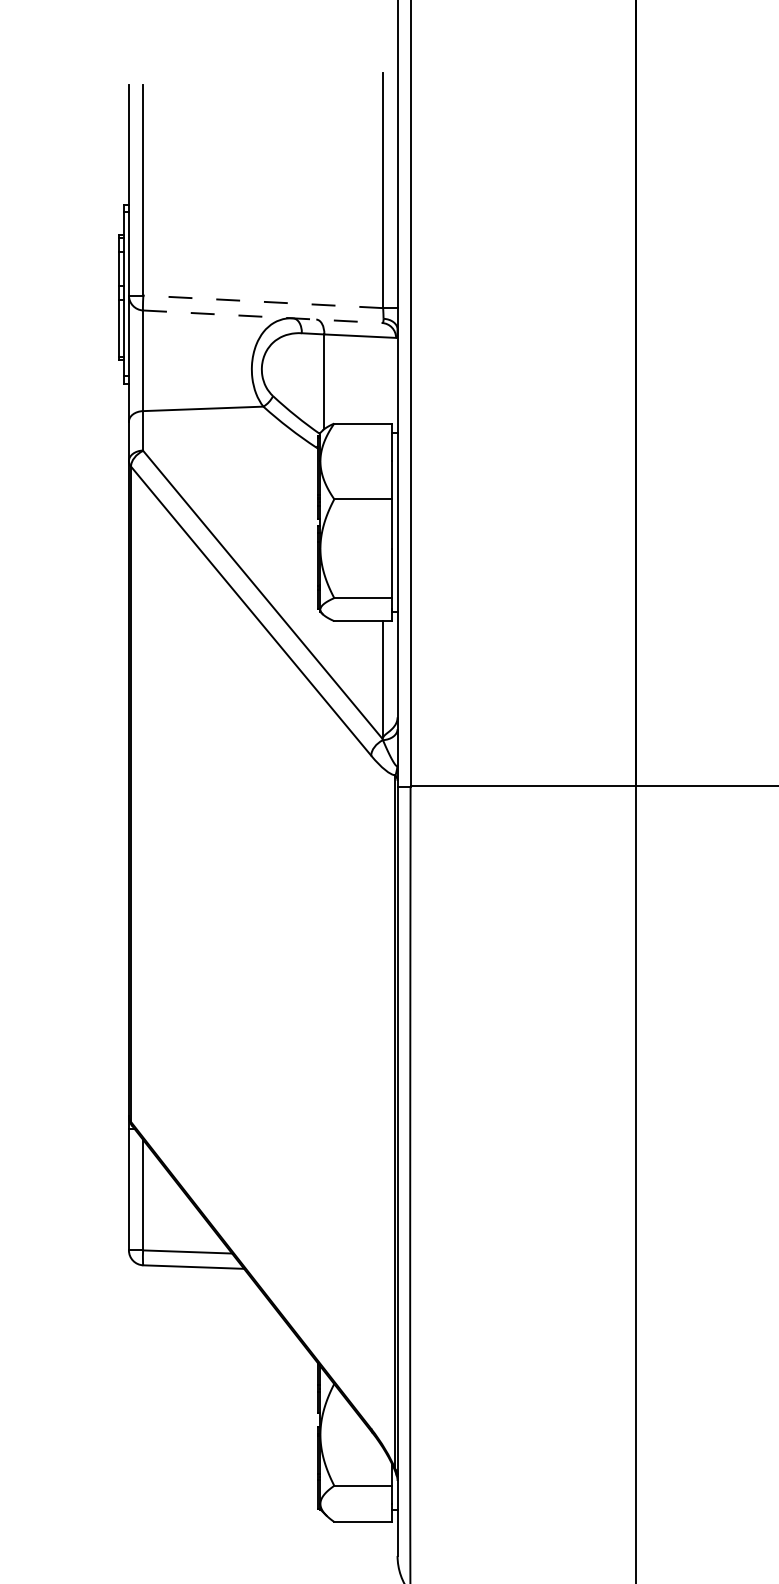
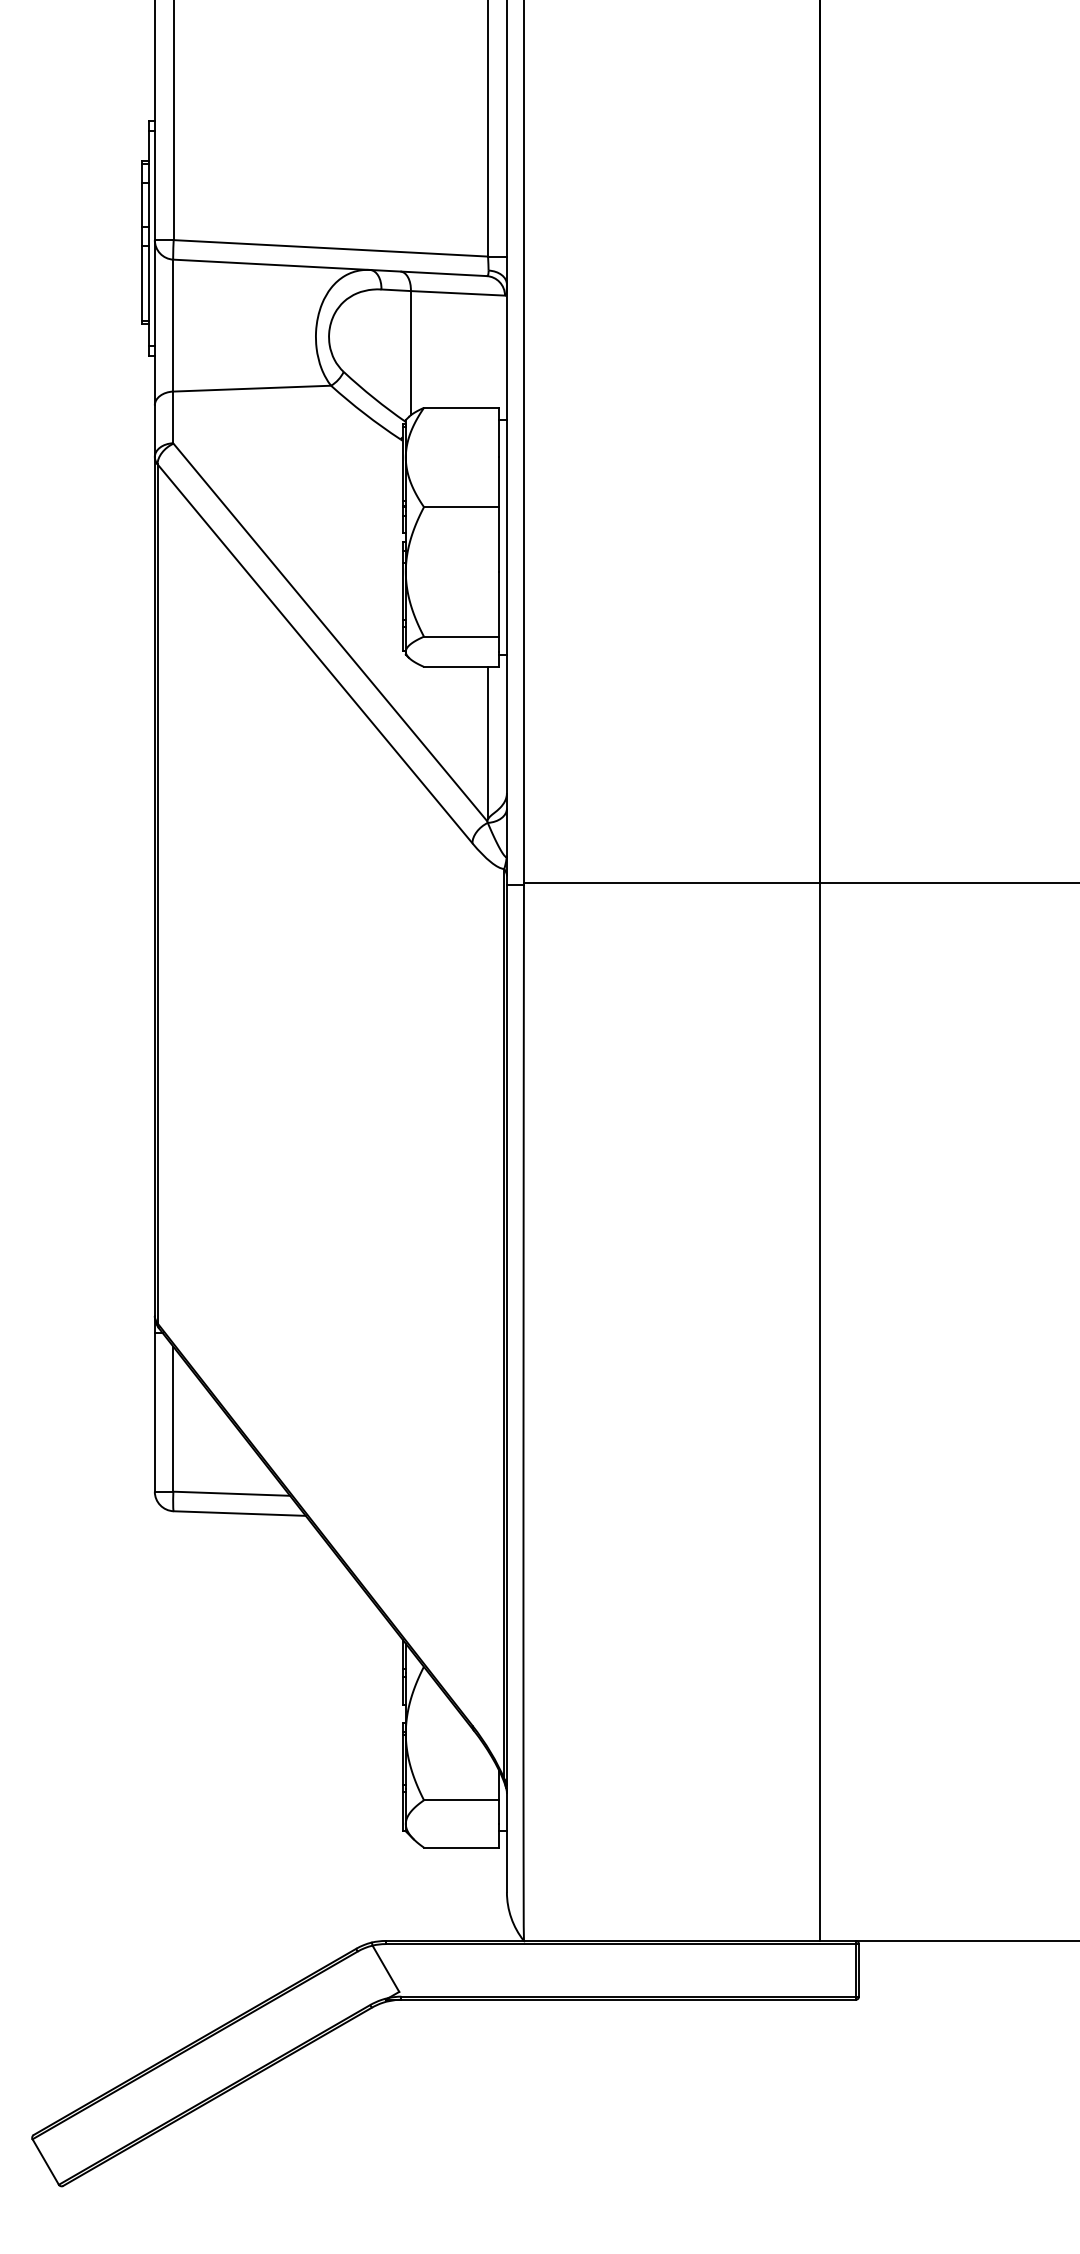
line: (262, 301) -> (330, 248), dashed -> solid
line: (262, 316) -> (330, 267), dashed -> solid

